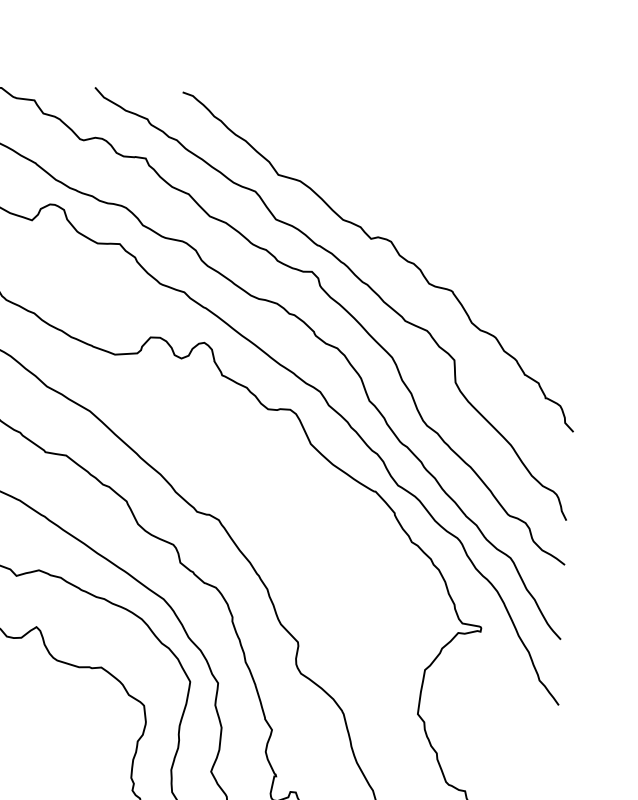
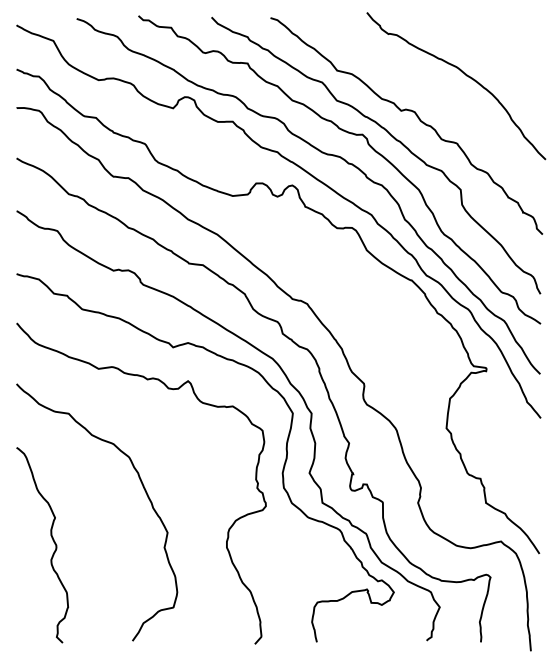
curve: (470, 192) -> (466, 76), added

